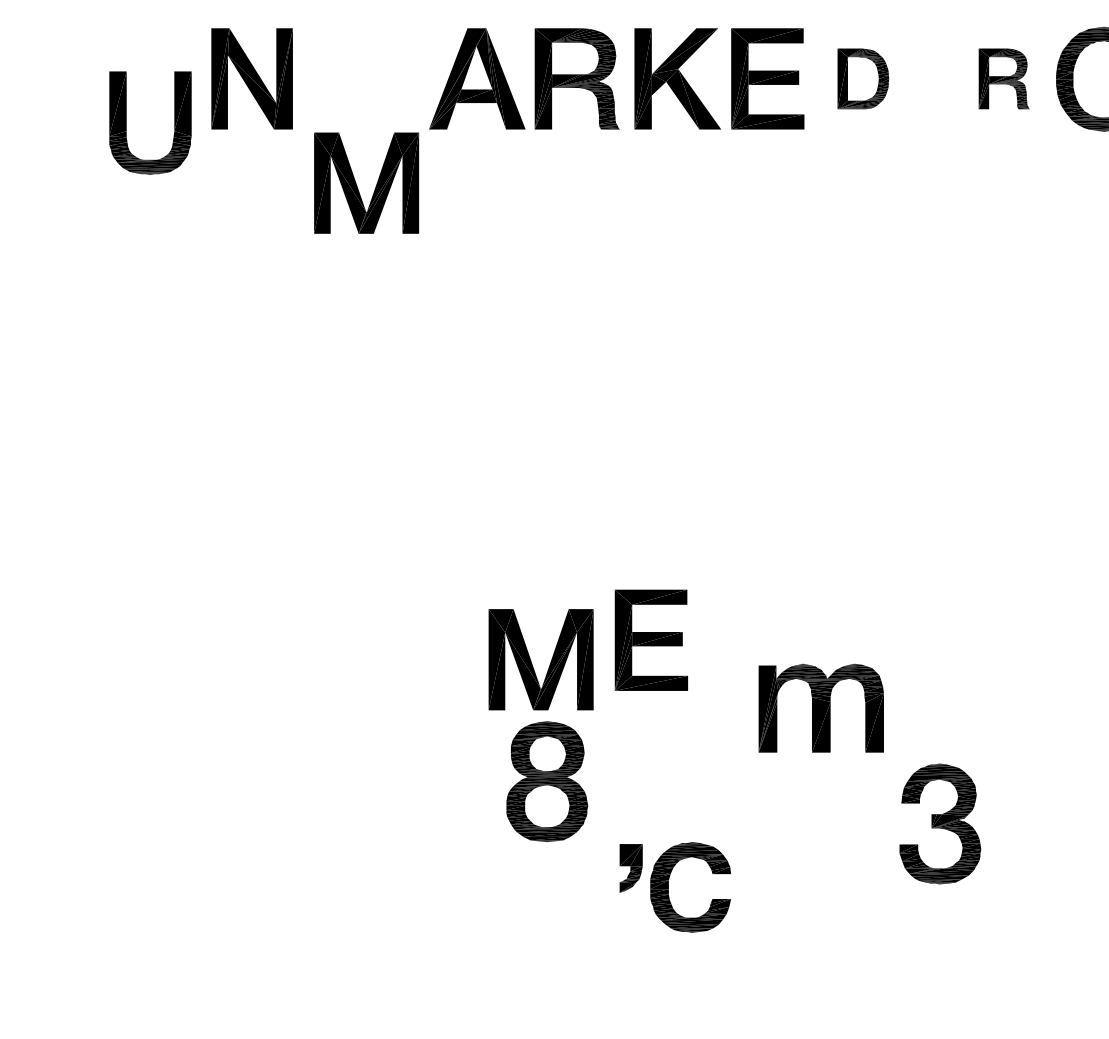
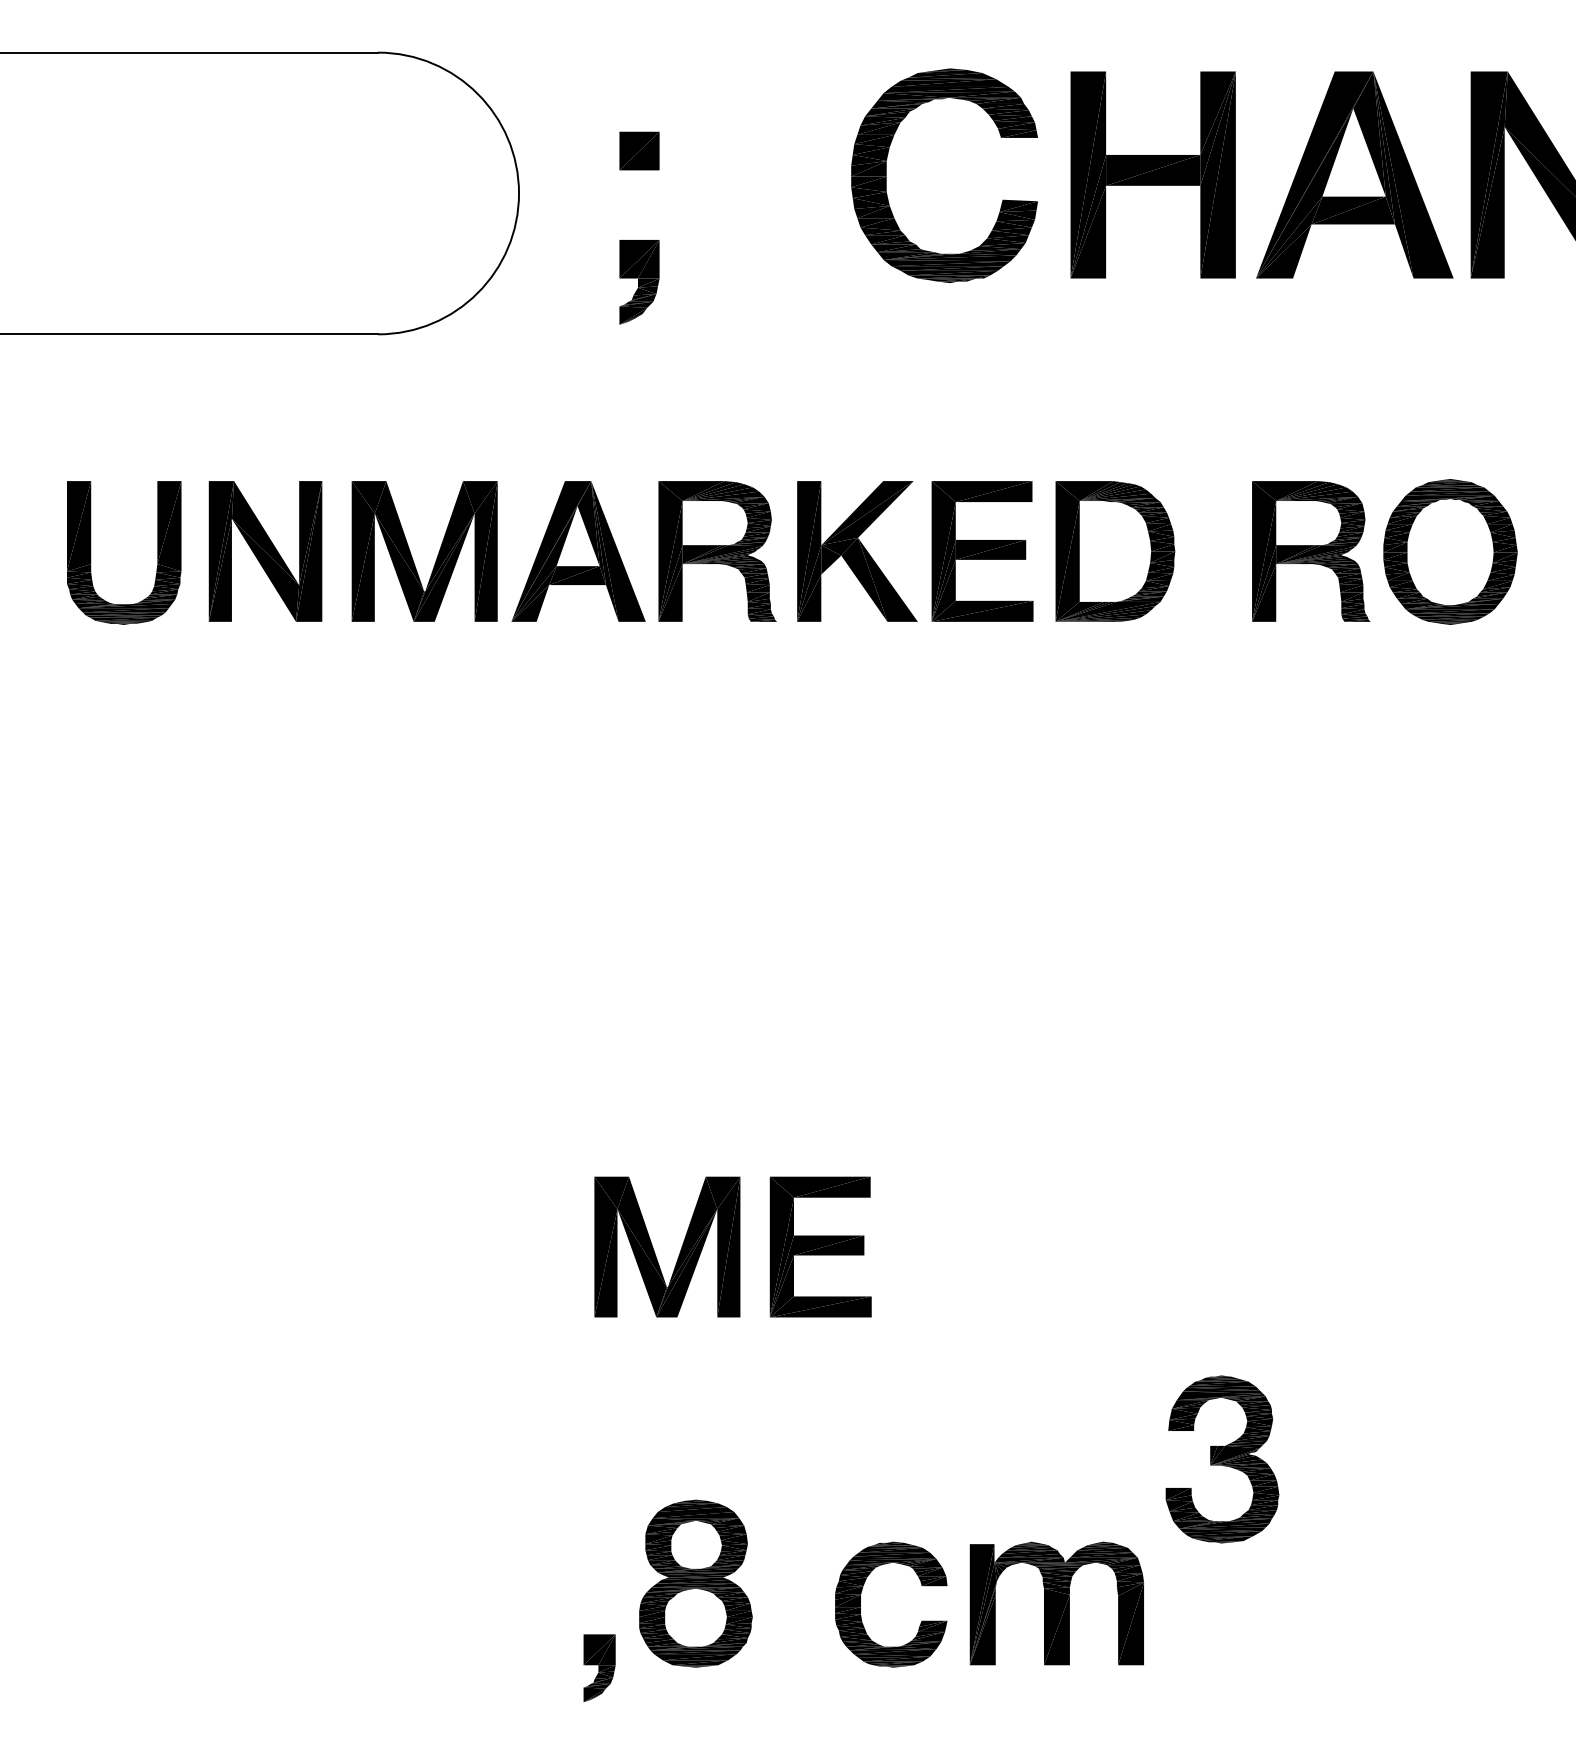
part: (863, 78) -> (1115, 551), size x1.67
part: (1004, 78) -> (1311, 551), size x1.67
part: (126, 122) -> (91, 552), moved
part: (357, 186) -> (412, 556), moved
part: (651, 639) -> (820, 1246), moved
part: (550, 661) -> (680, 1249), moved
part: (820, 708) -> (1056, 1603), moved
part: (546, 781) -> (695, 1583), moved
part: (940, 824) -> (1222, 1459), moved
part: (631, 868) -> (599, 1668), moved
part: (668, 887) -> (860, 1604), moved

